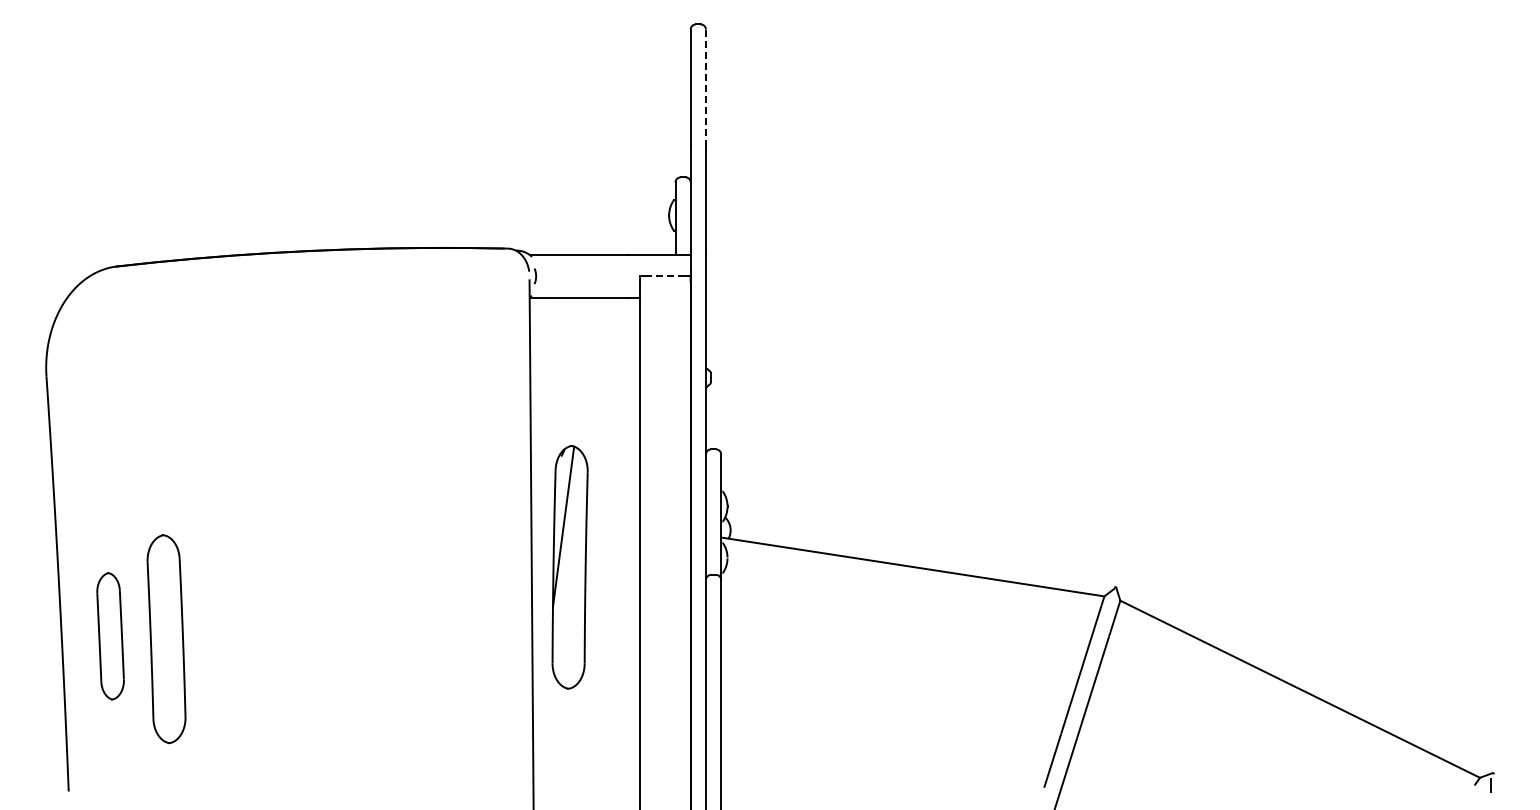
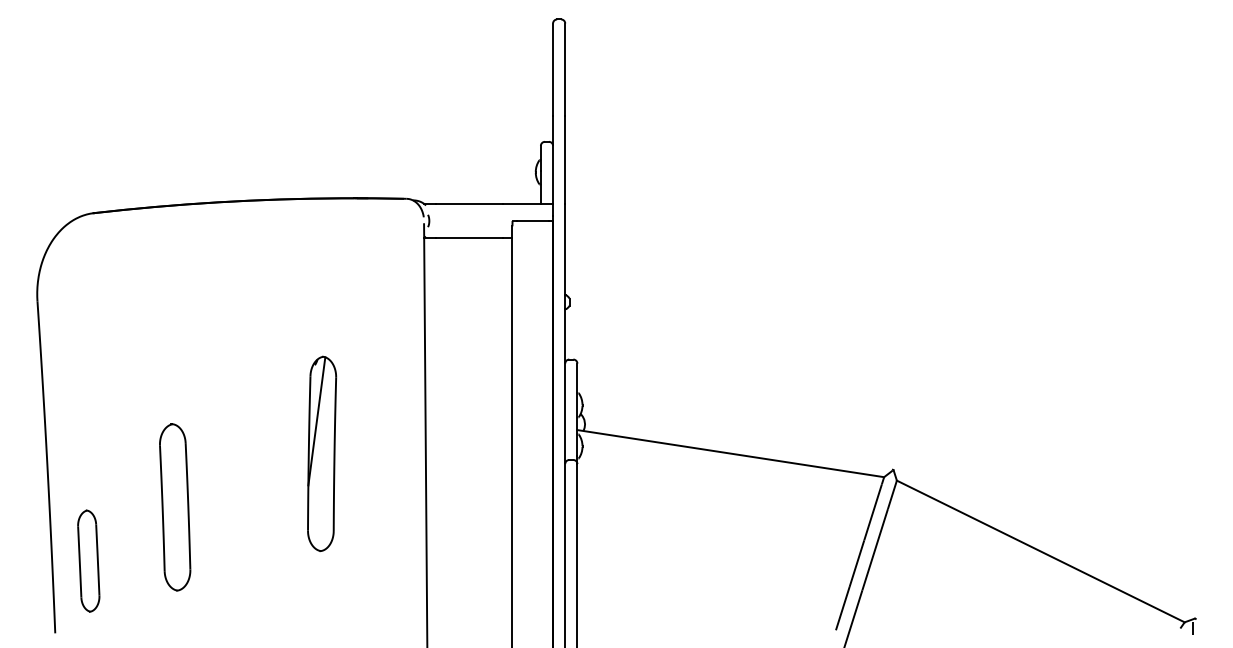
line: (705, 87) -> (564, 69), dashed -> solid
line: (665, 276) -> (532, 221), dashed -> solid
part: (569, 567) -> (321, 454), moved
part: (110, 636) -> (88, 561), moved
part: (166, 639) -> (175, 507), moved

